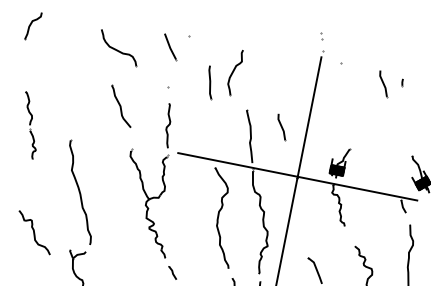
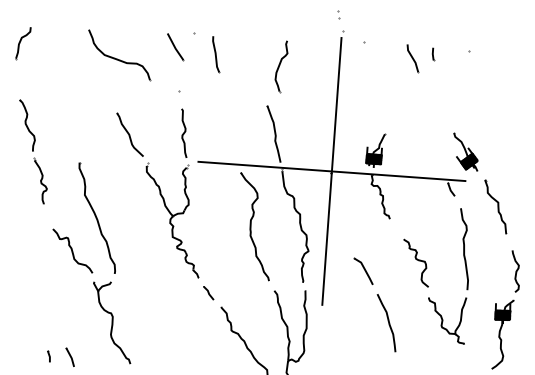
part: (118, 48) -> (119, 55), size x1.43
part: (235, 72) -> (281, 66), moved
part: (210, 82) -> (216, 54), moved
part: (402, 82) -> (433, 54), size x1.67
part: (120, 106) -> (129, 134), moved
part: (30, 125) -> (33, 151), size x1.43
part: (281, 127) -> (307, 119), removed
curve: (34, 232) -> (72, 250), moved

